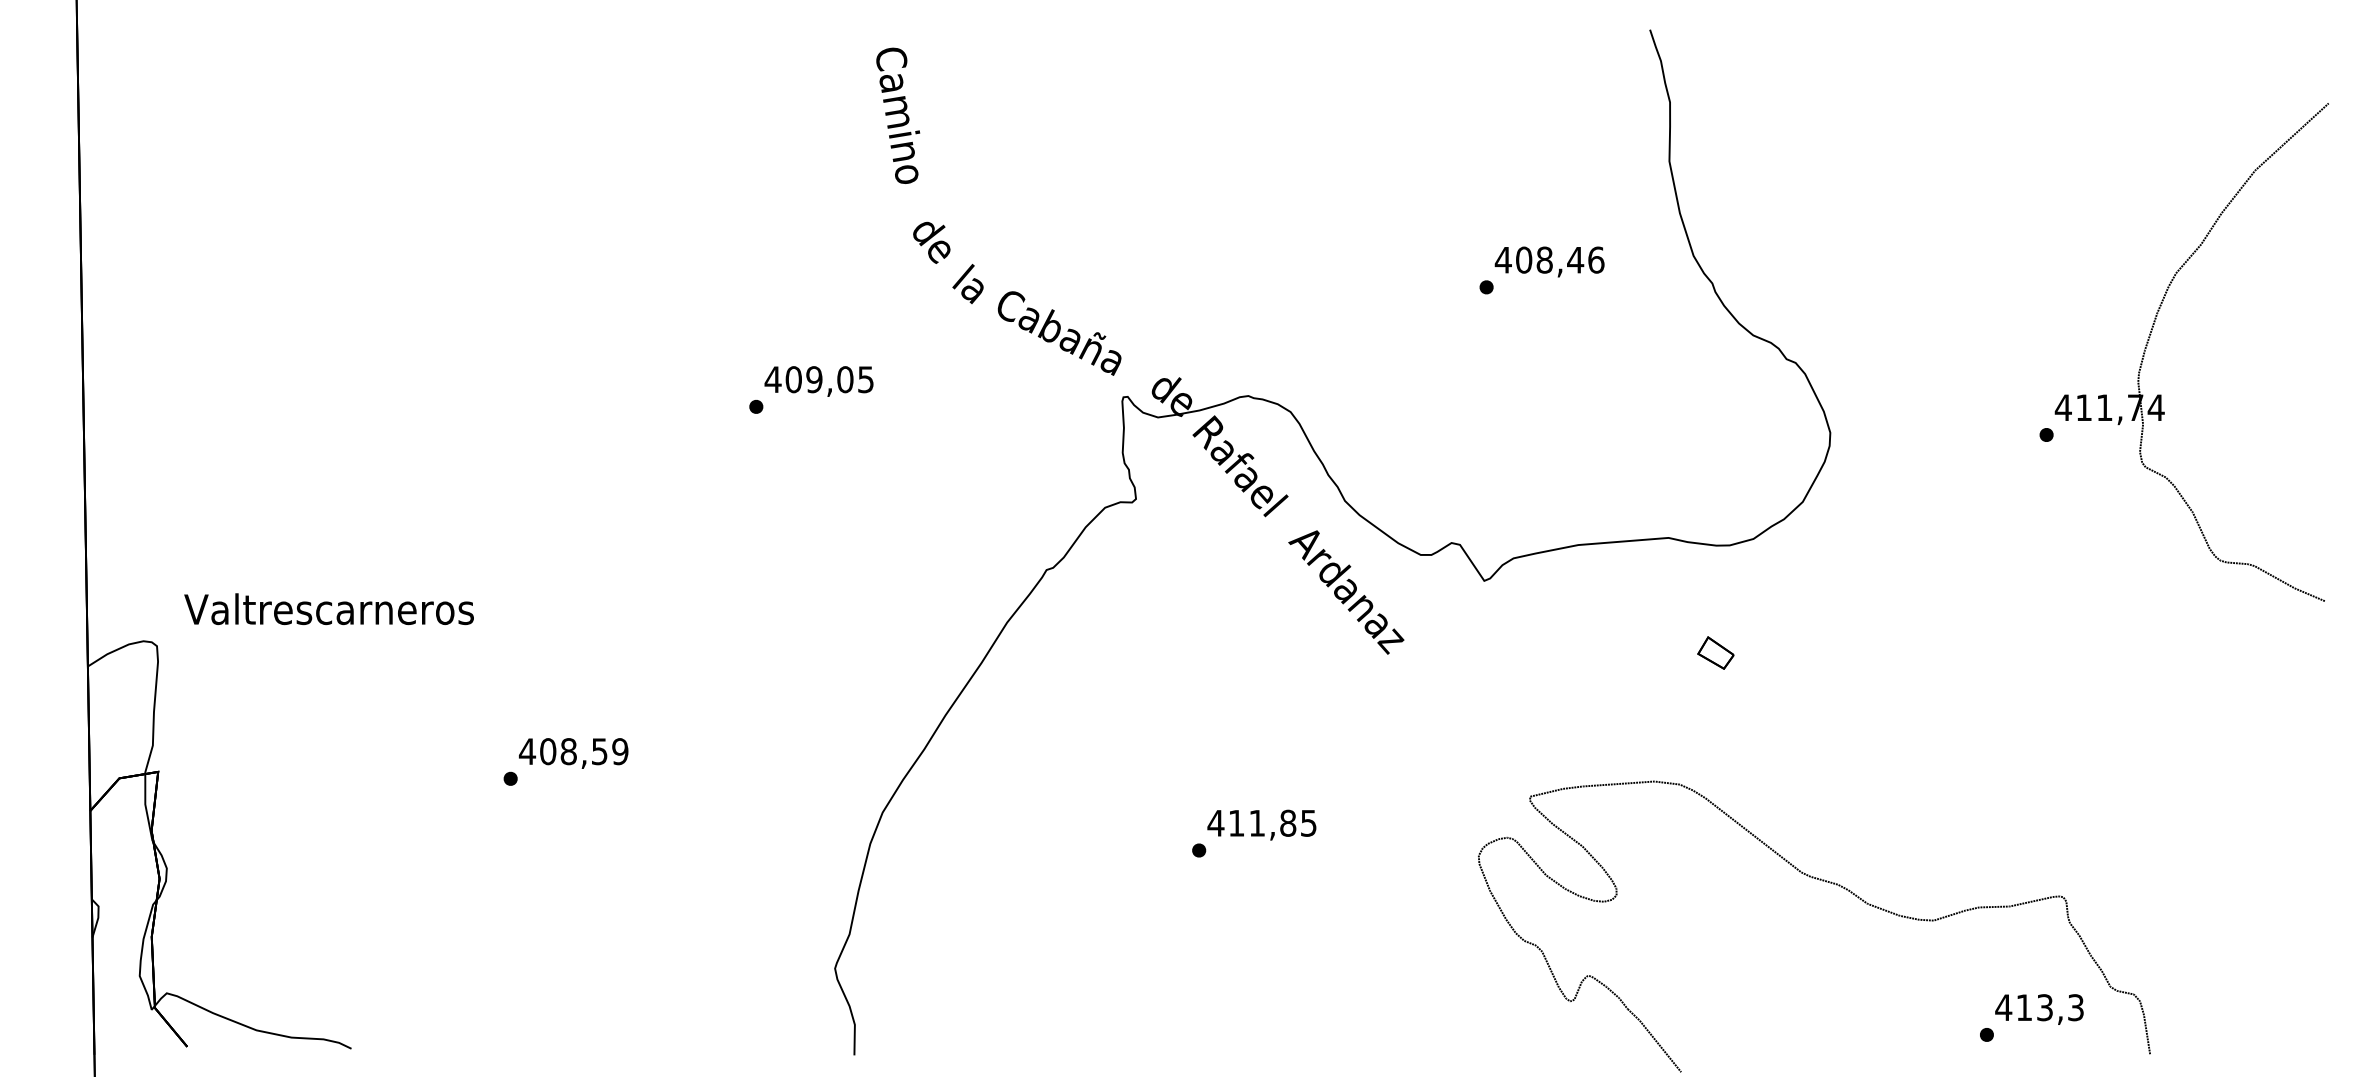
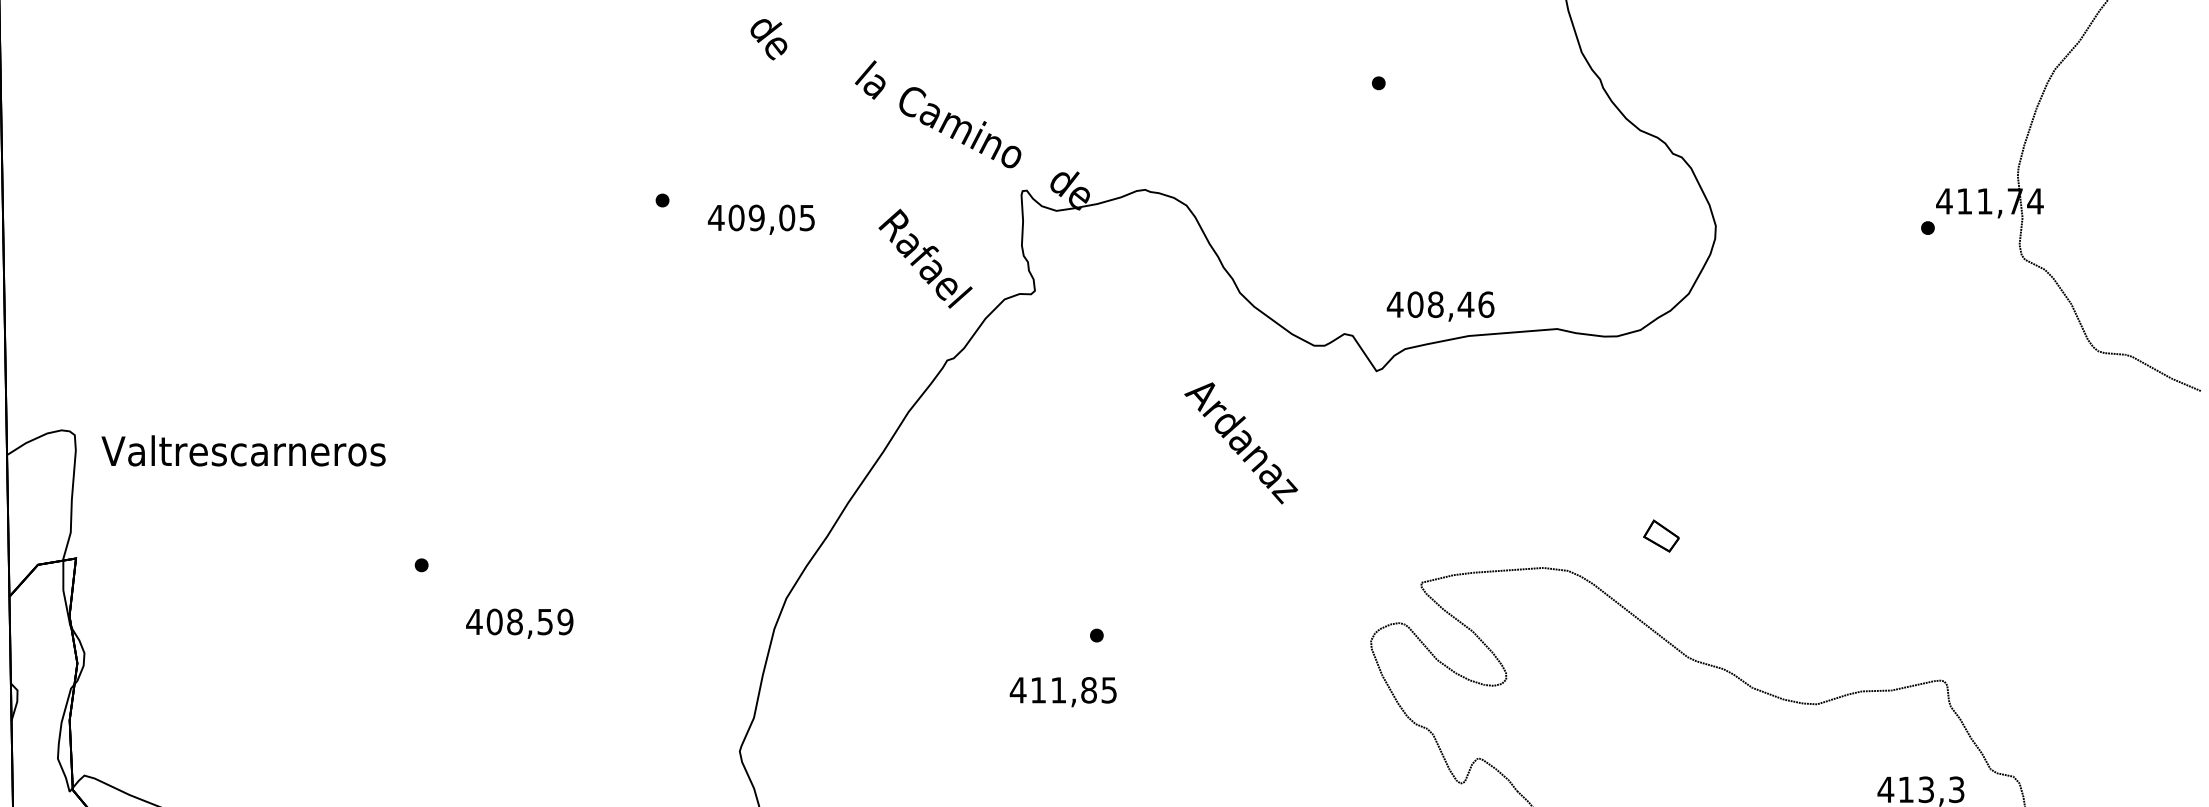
text: (931, 242) -> (768, 39), moved
text: (1549, 261) -> (1440, 306), moved
text: (1082, 342) -> (982, 137), Cabaña -> Camino
text: (818, 381) -> (760, 219), moved
text: (1240, 466) -> (925, 258), moved
text: (1346, 592) -> (1241, 443), moved
text: (328, 609) -> (243, 451), moved
part: (1715, 652) -> (1661, 535), moved
text: (573, 753) -> (519, 623), moved
text: (1261, 824) -> (1062, 691), moved

